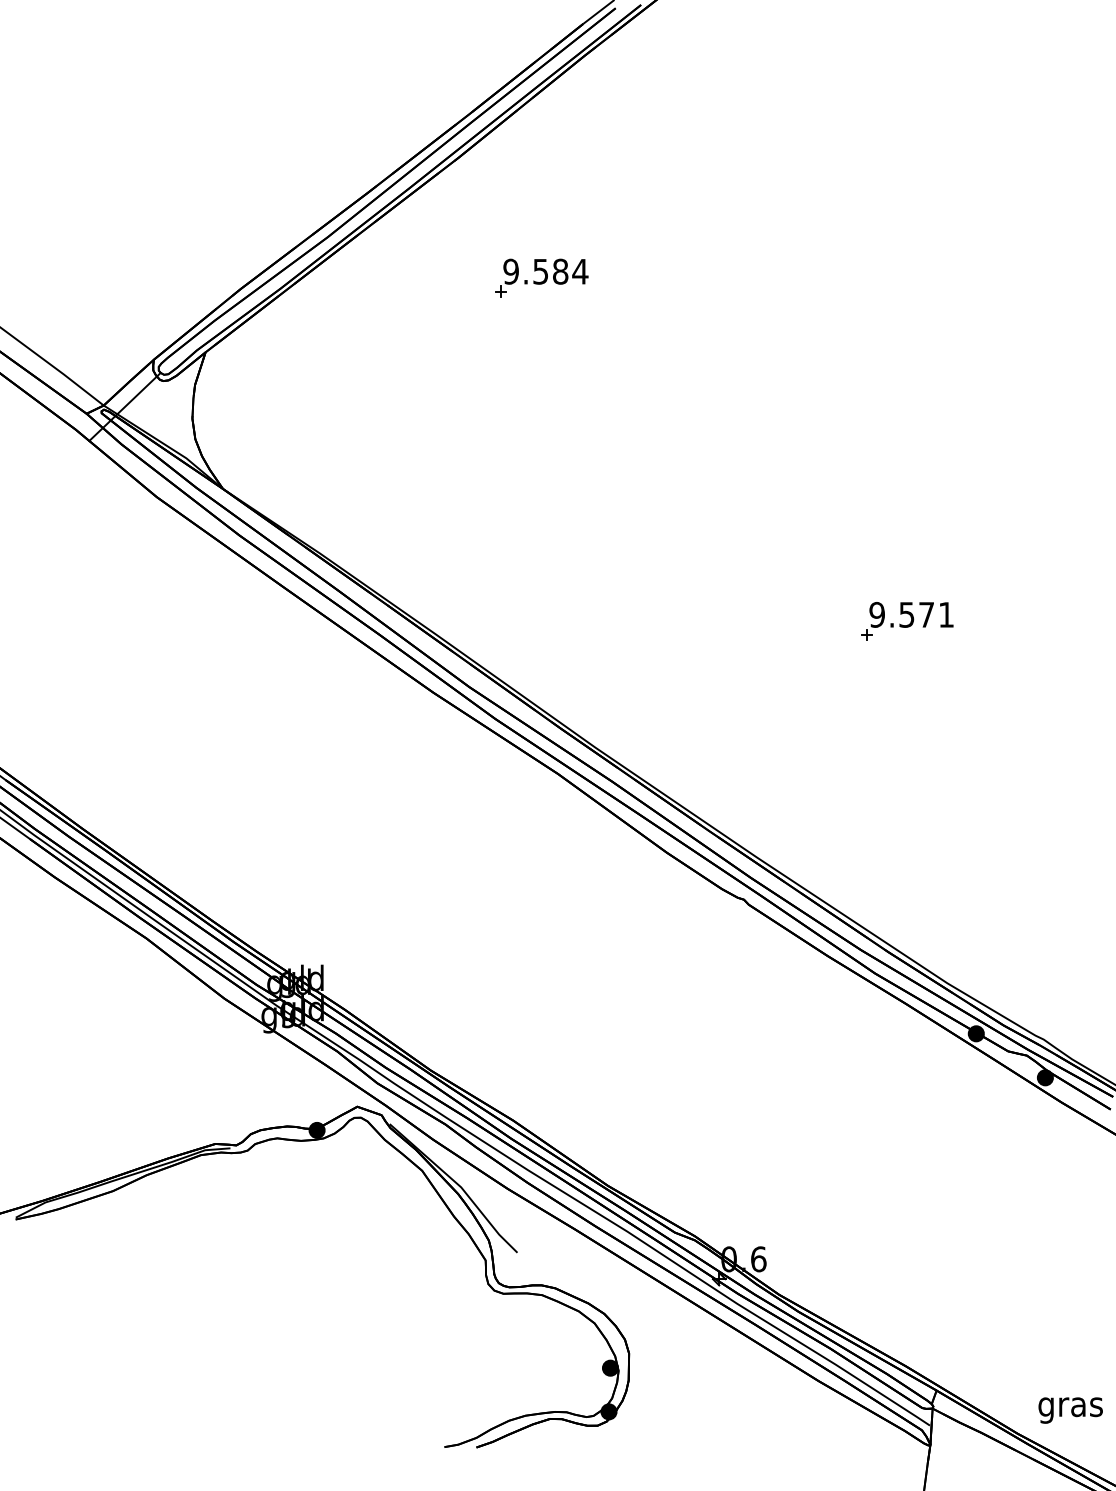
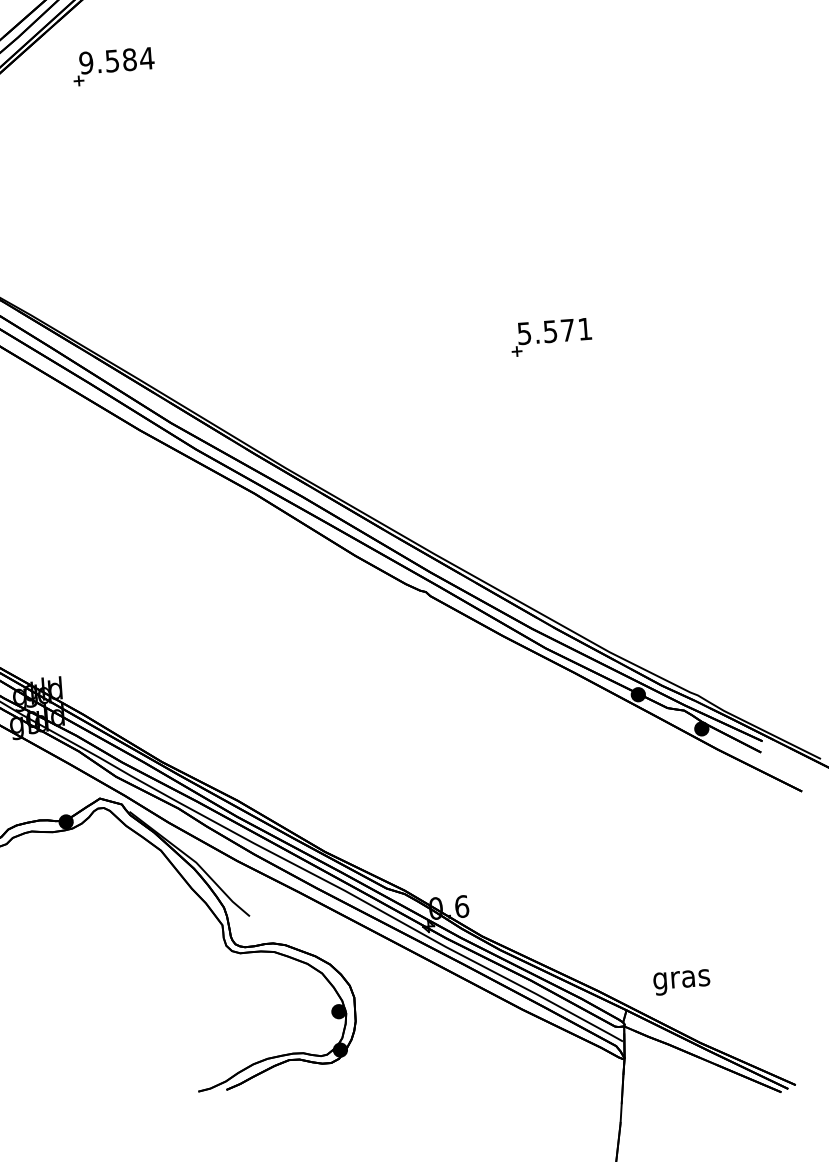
part: (541, 277) -> (113, 66), moved
text: (876, 614) -> (523, 333), 9.571 -> 5.571
text: (1070, 1410) -> (681, 982), moved

